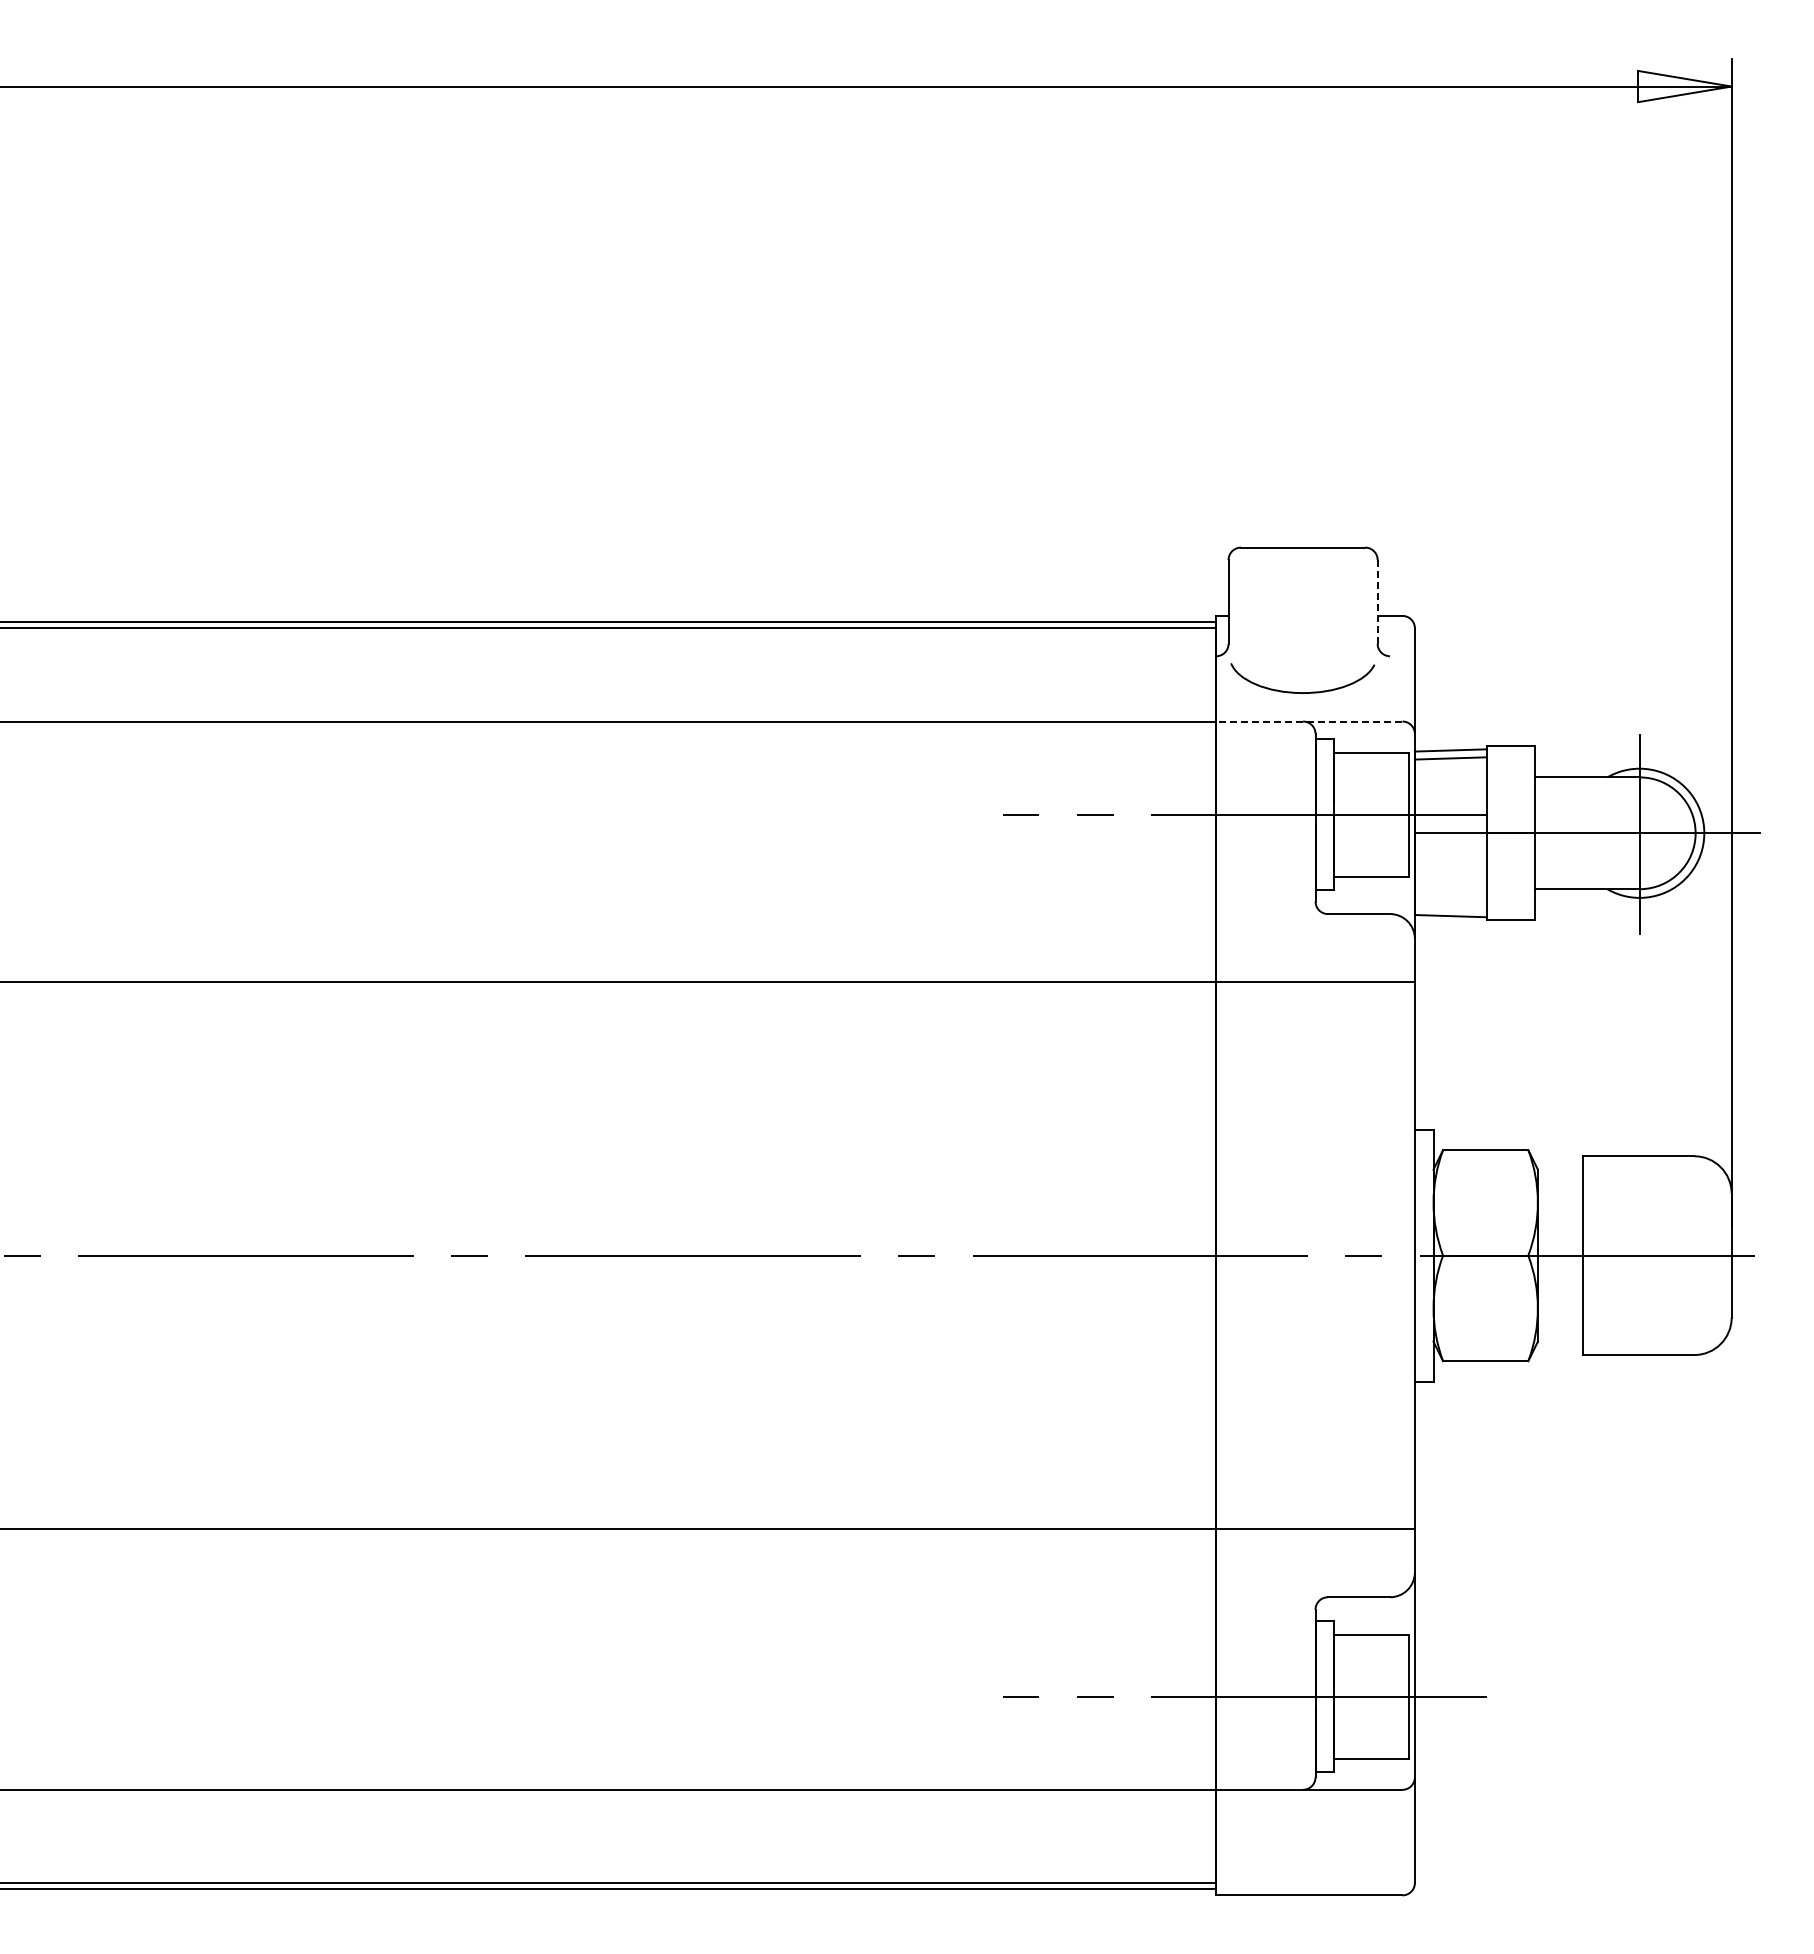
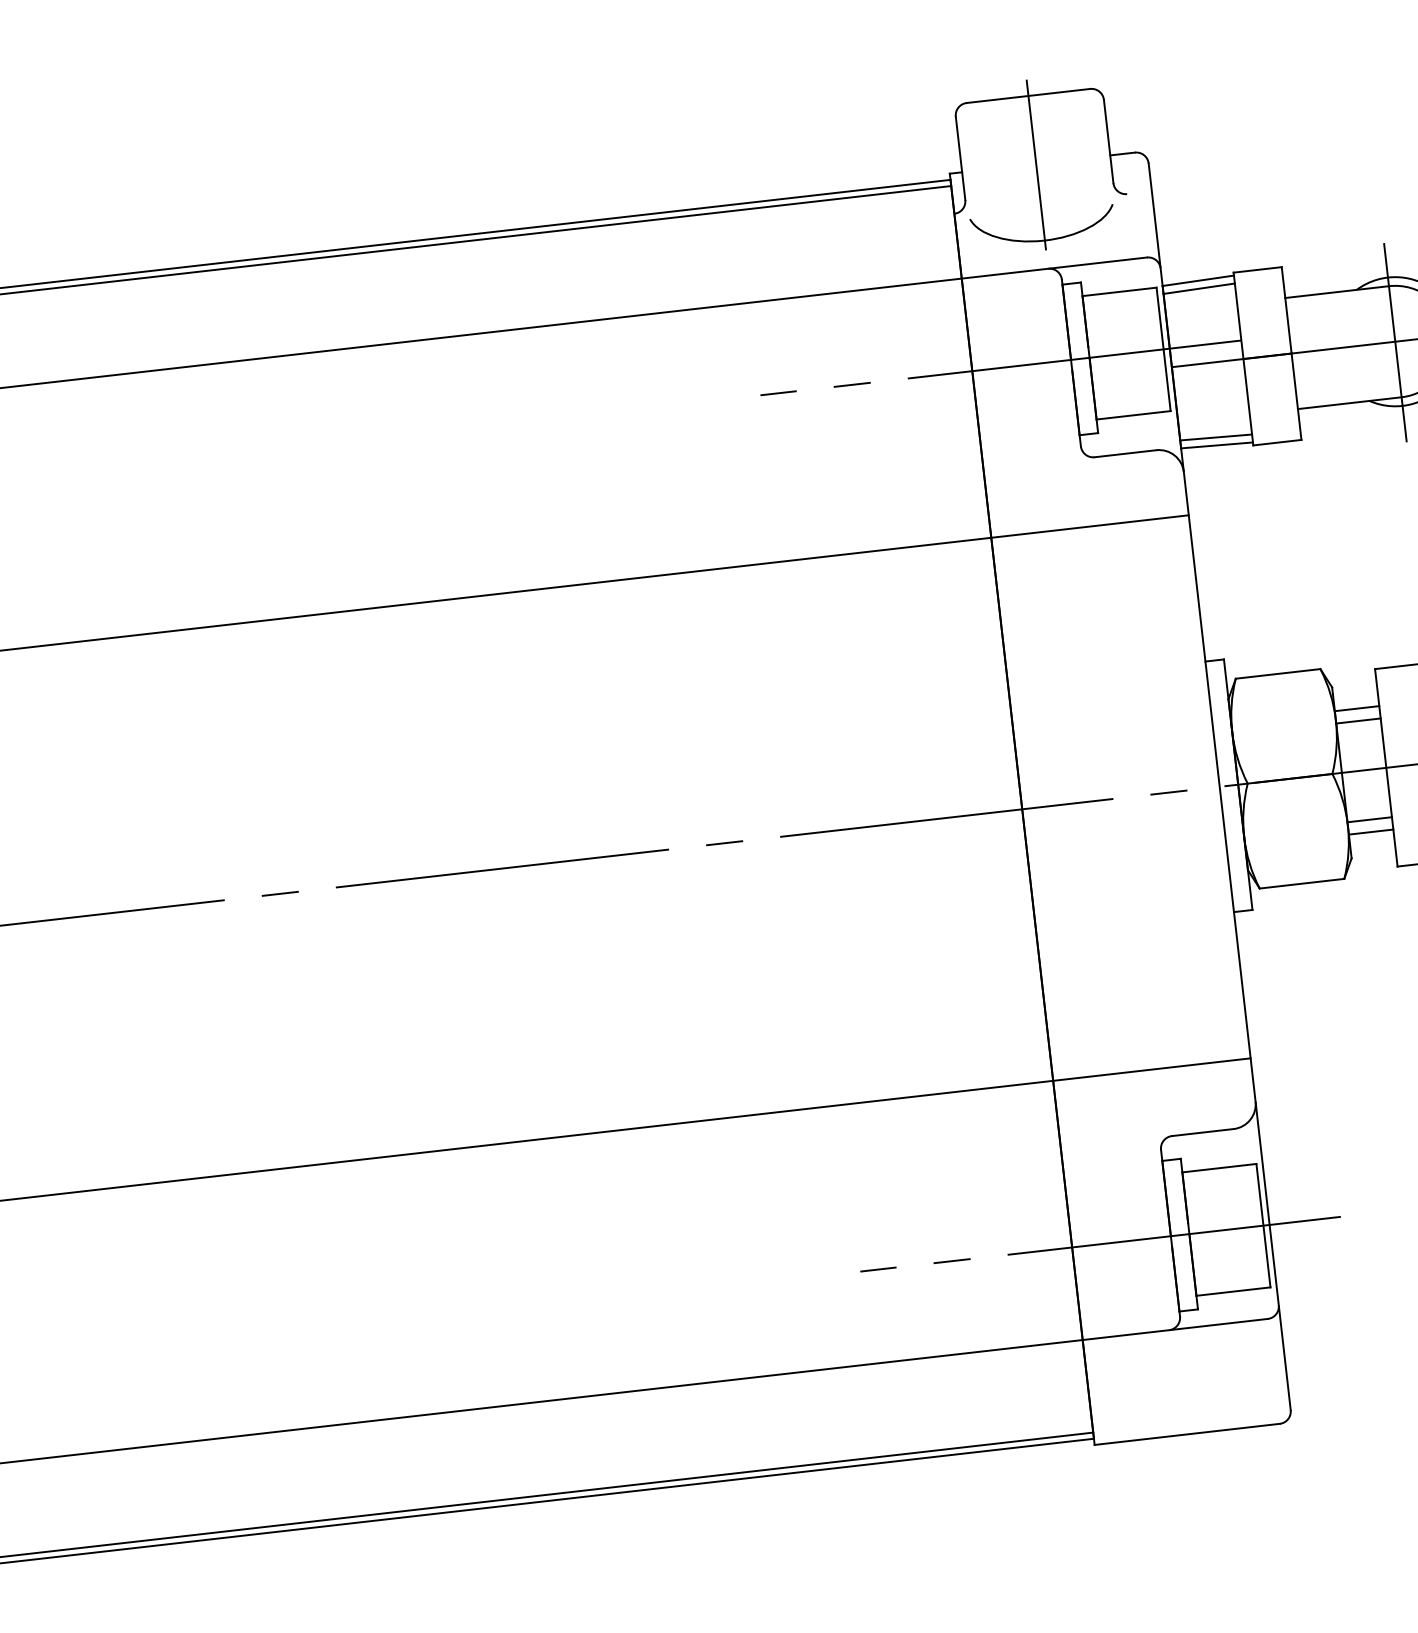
line: (1377, 601) -> (1108, 141), dashed -> solid
line: (1303, 617) -> (1036, 165), added
line: (1308, 721) -> (1053, 268), dashed -> solid
line: (1450, 908) -> (1215, 437), added
line: (1559, 1193) -> (1356, 708), added
line: (1559, 1205) -> (1357, 720), added
line: (1559, 1305) -> (1369, 819), added
line: (1559, 1317) -> (1370, 831), added

